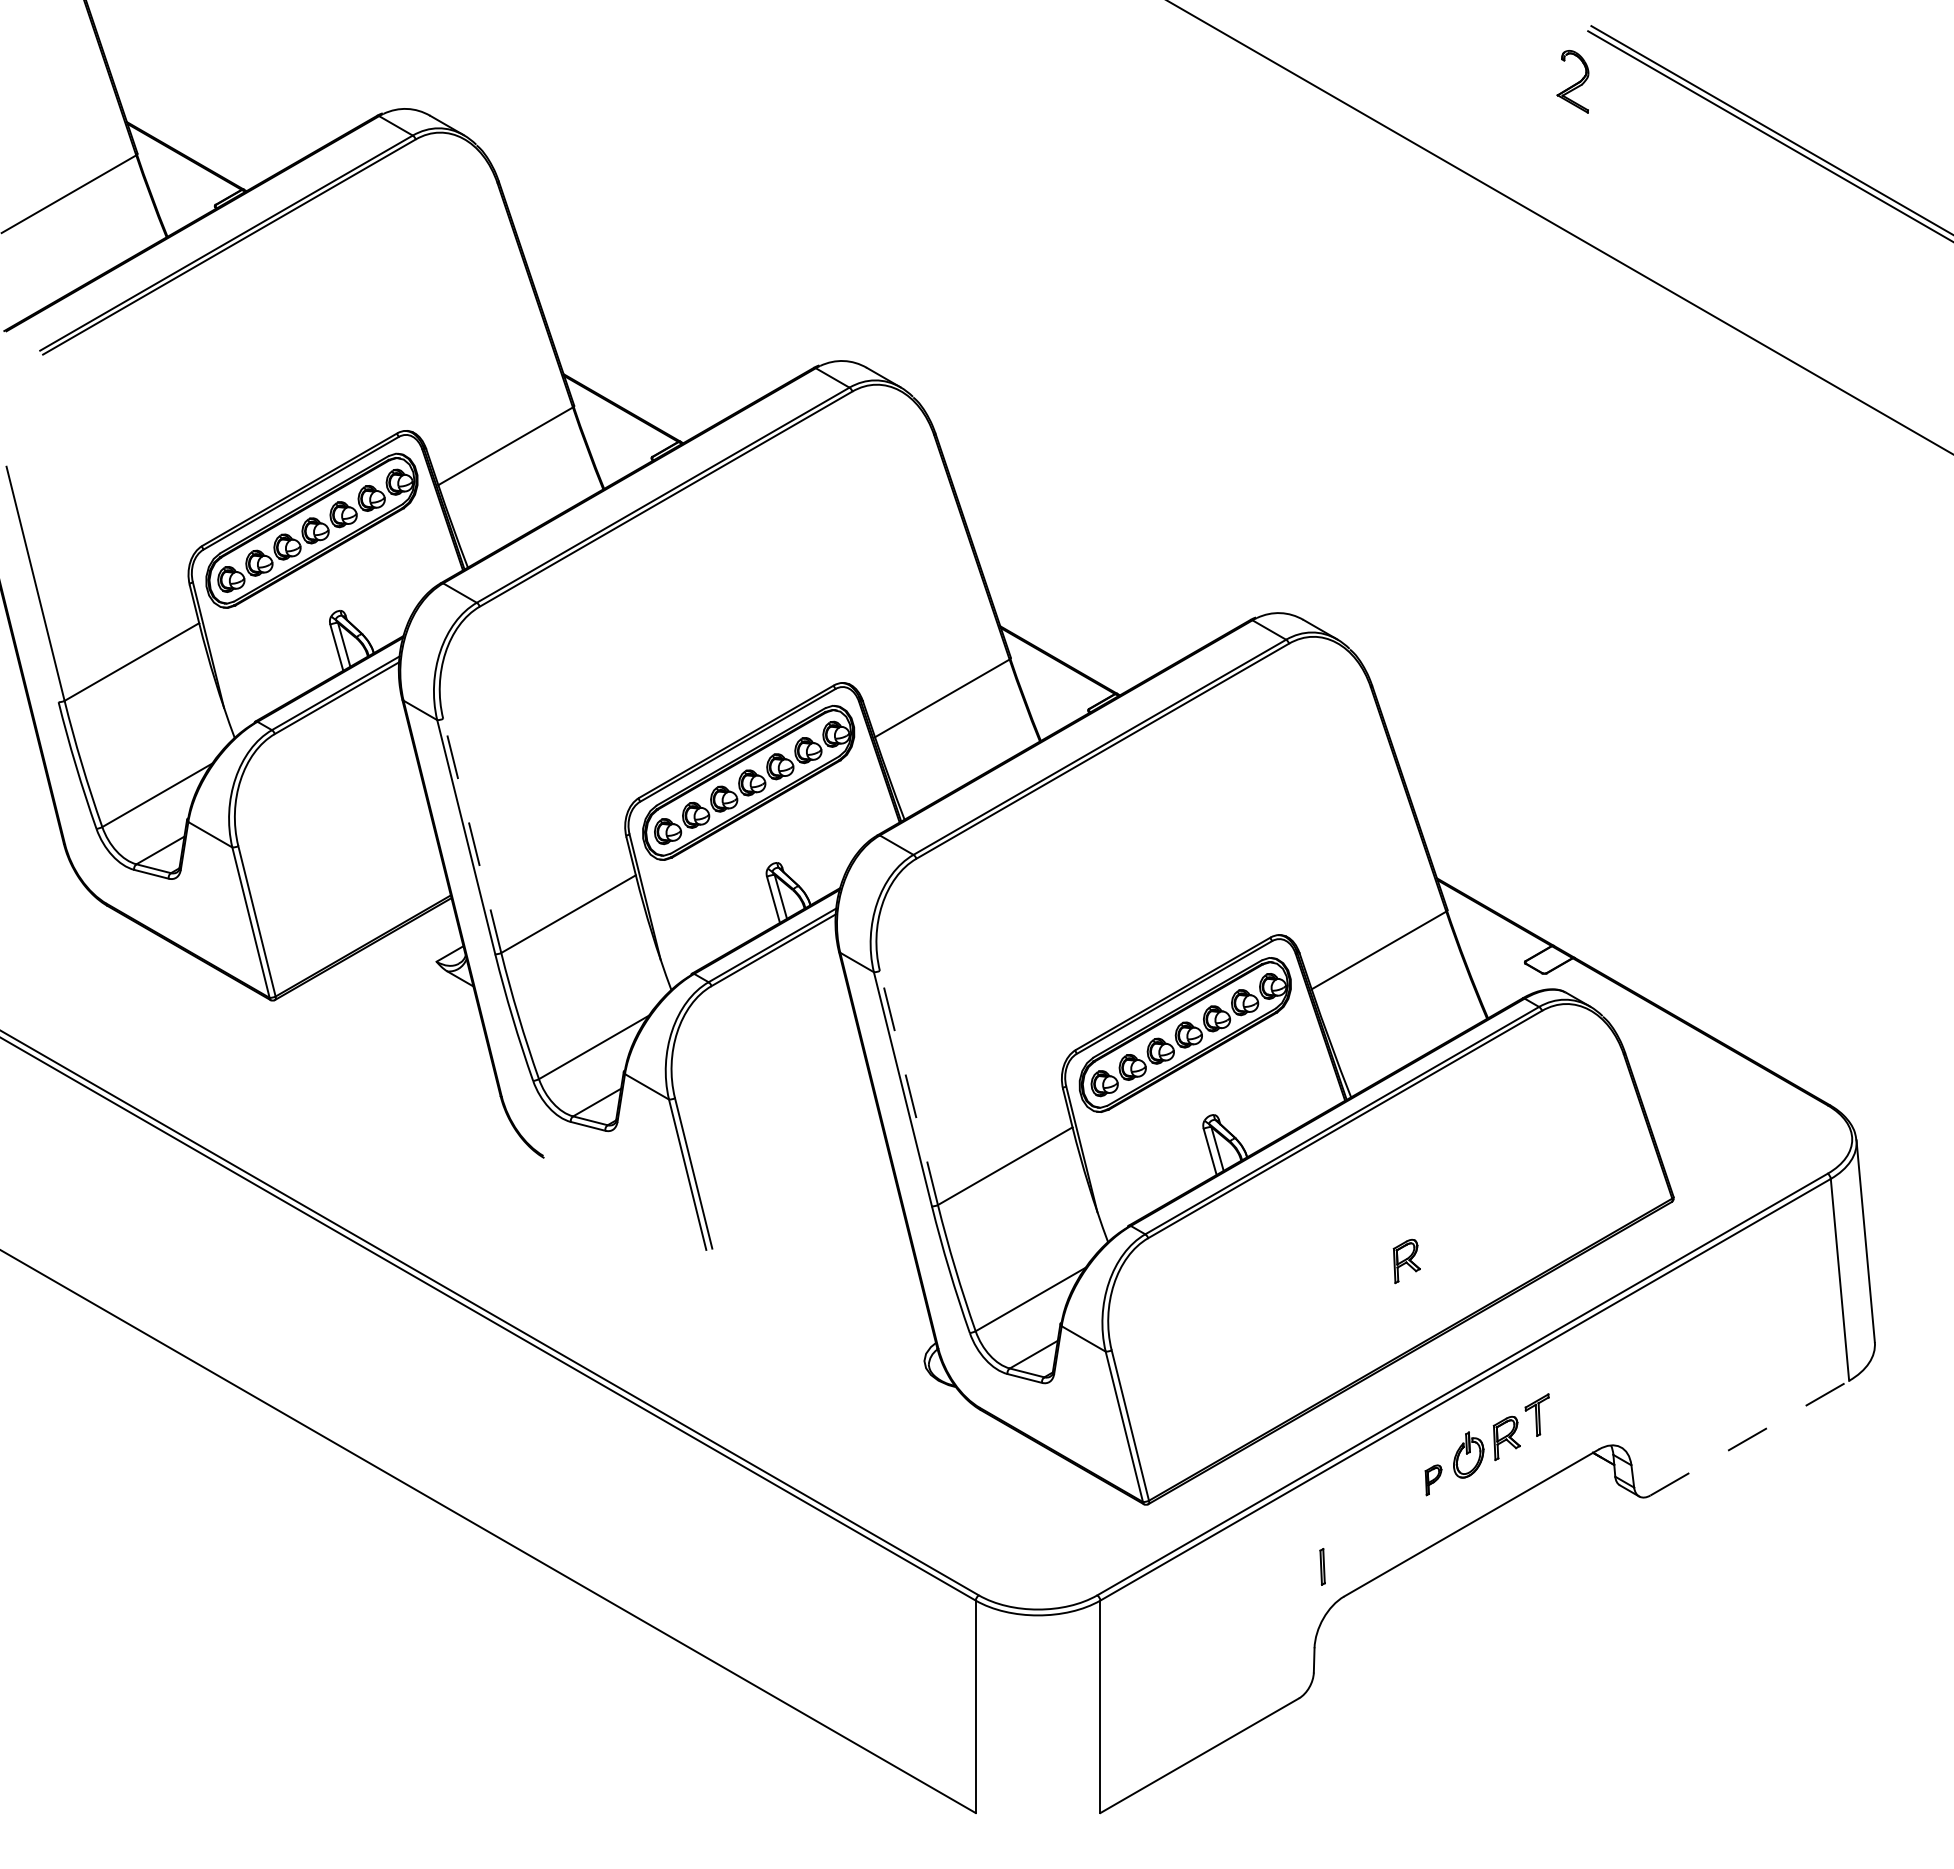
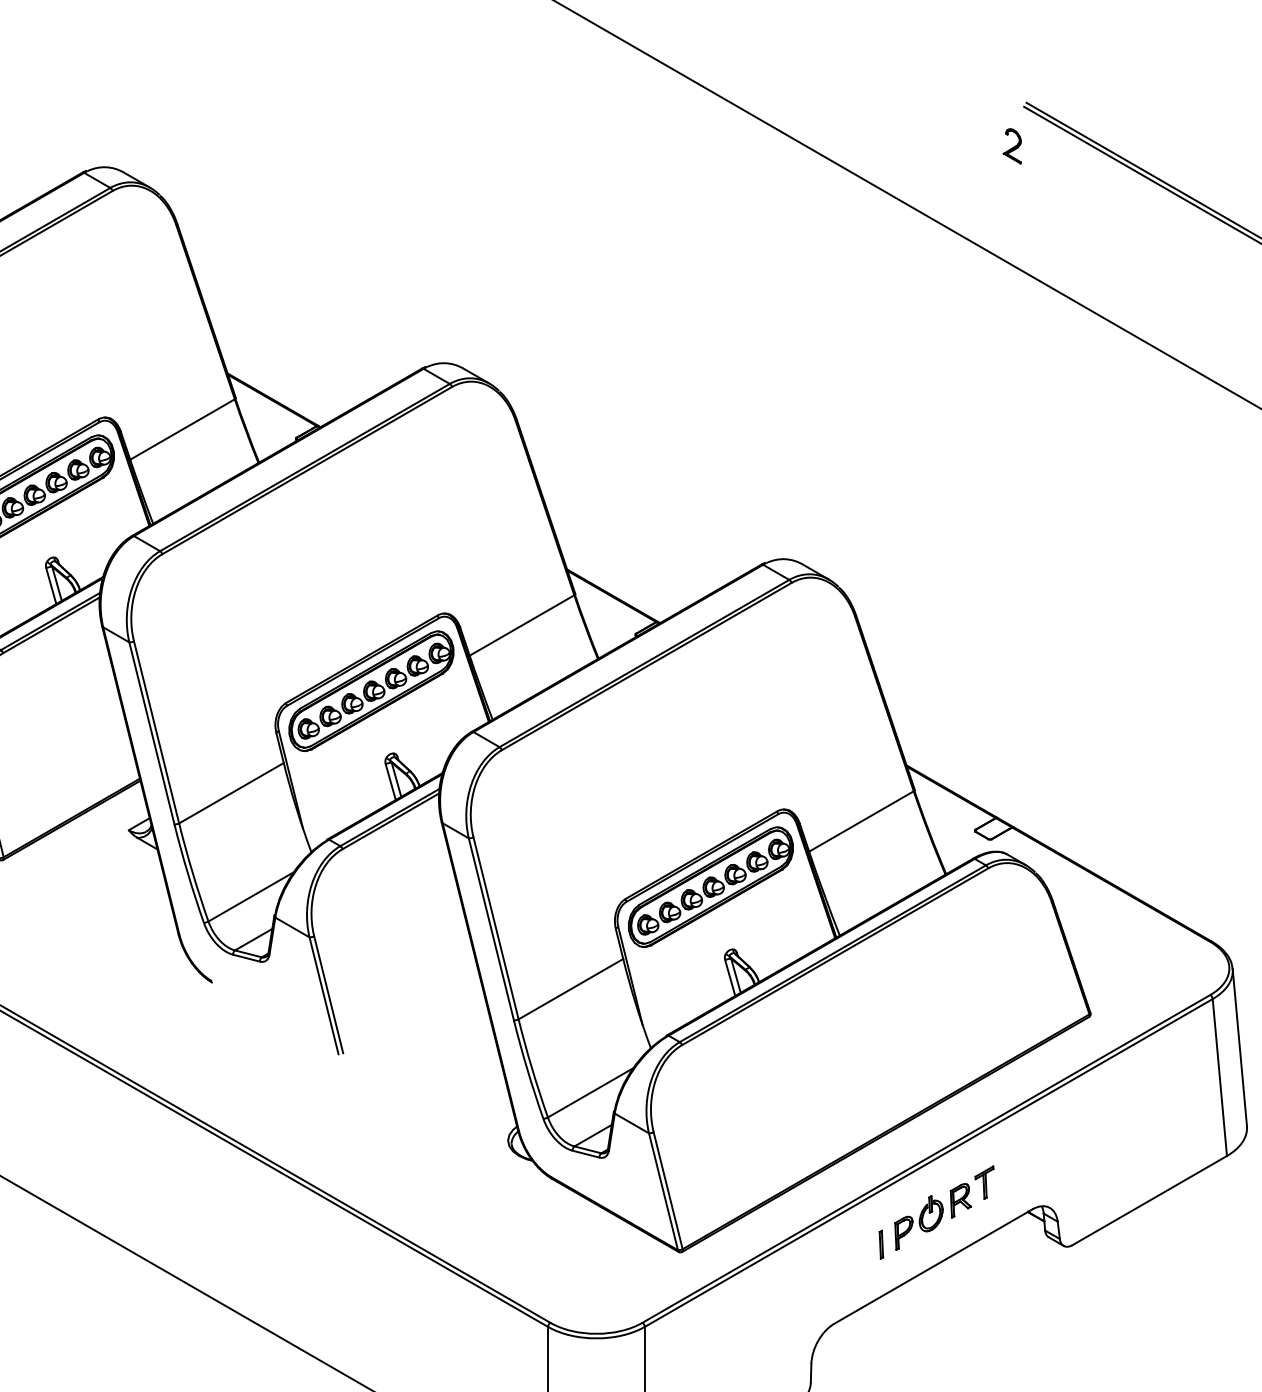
part: (1573, 82) -> (1012, 146), size x0.71
line: (472, 835) -> (156, 732), dashed -> solid
line: (908, 1087) -> (495, 927), dashed -> solid
part: (1406, 1261) -> (882, 1063), removed
line: (1749, 1438) -> (1149, 1200), dashed -> solid
part: (1433, 1480) -> (903, 1233), size x1.43
part: (1322, 1566) -> (881, 1244), moved

